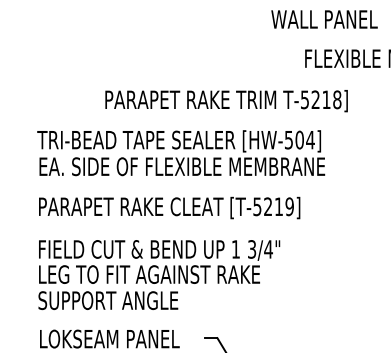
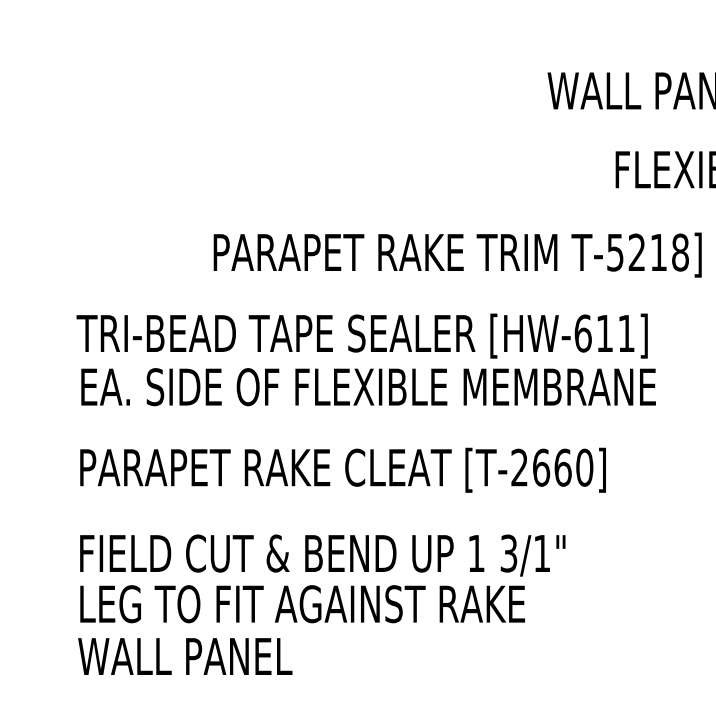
text: (299, 139) -> (604, 332), [HW-504] -> [HW-611]
text: (273, 206) -> (552, 467), [T-5219] -> [T-2660]
text: (268, 249) -> (541, 553), 3/4" -> 3/1"
text: (108, 300) -> (220, 656), SUPPORT ANGLE -> WALL PANEL

